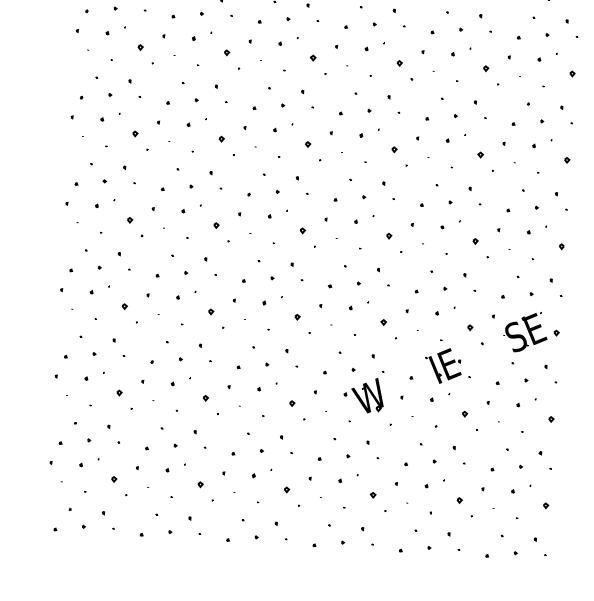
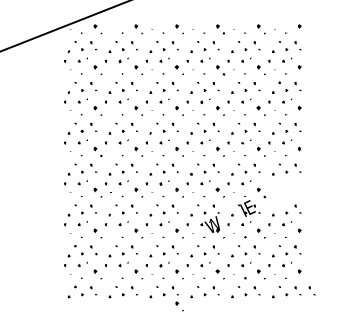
part: (524, 338) -> (284, 193), removed
part: (568, 547) -> (311, 290), added
part: (287, 564) -> (179, 306), added

